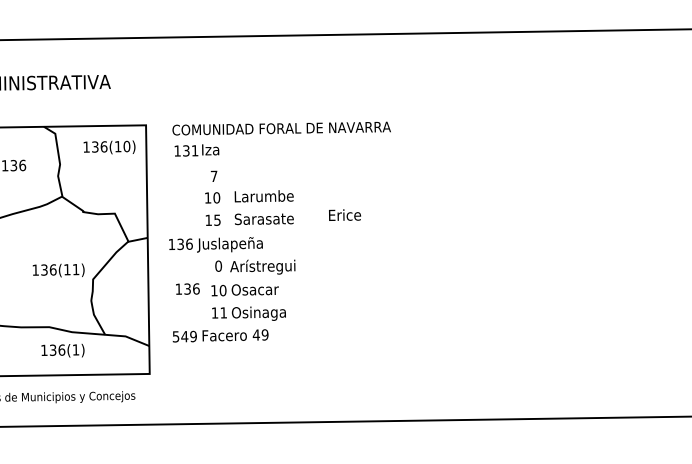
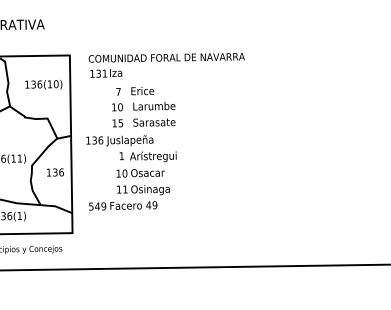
text: (109, 147) -> (43, 84), moved
text: (344, 214) -> (142, 90), moved
text: (218, 265) -> (121, 155), 0 -> 1
text: (187, 288) -> (55, 172), moved

